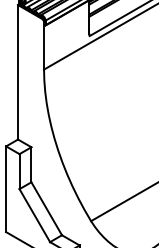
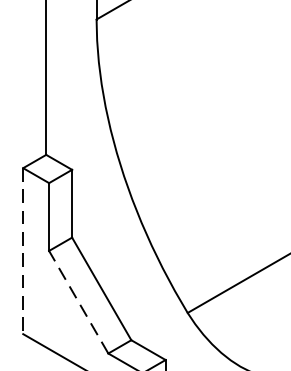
line: (6, 189) -> (23, 251), solid -> dashed
line: (34, 215) -> (78, 301), solid -> dashed

